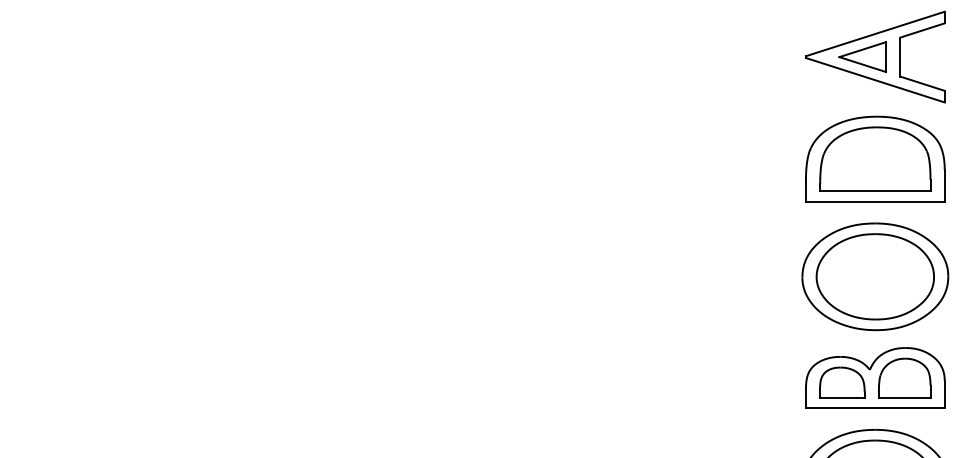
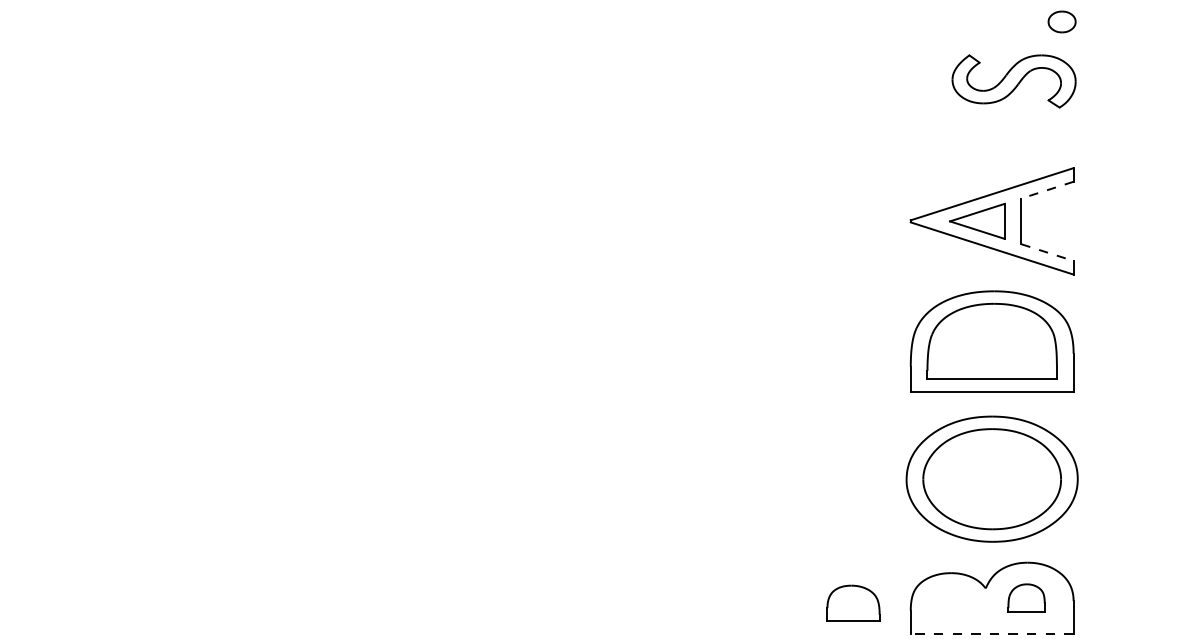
line: (922, 30) -> (1047, 190), solid -> dashed
line: (922, 83) -> (1047, 252), solid -> dashed
part: (904, 377) -> (1026, 597), size x0.6
part: (842, 381) -> (853, 602), moved
line: (874, 408) -> (991, 633), solid -> dashed

